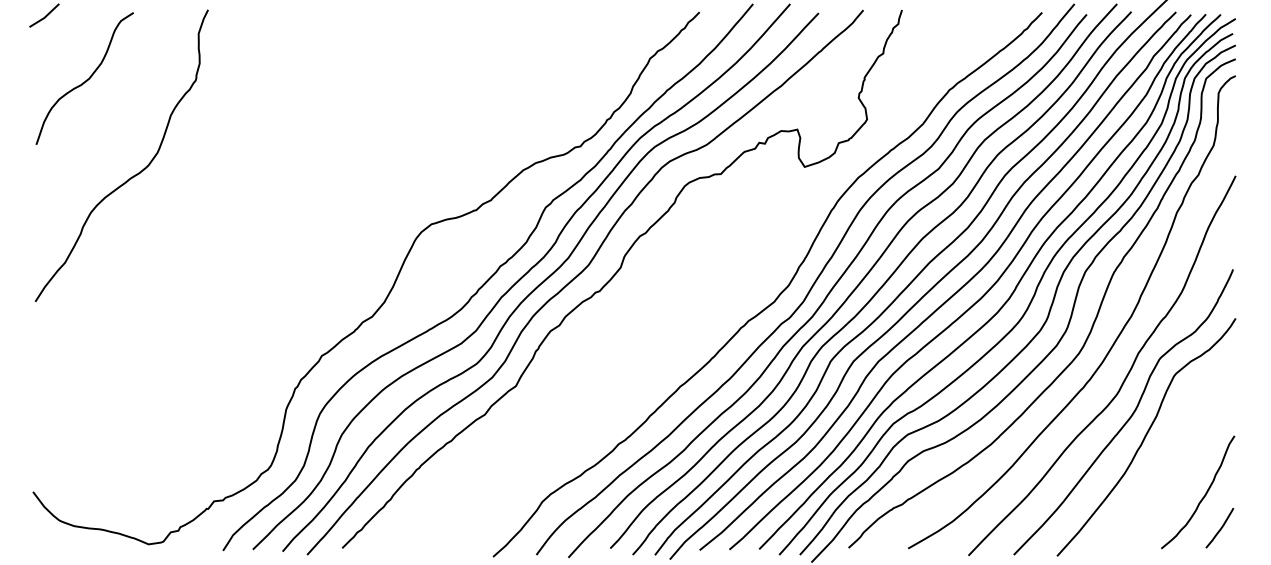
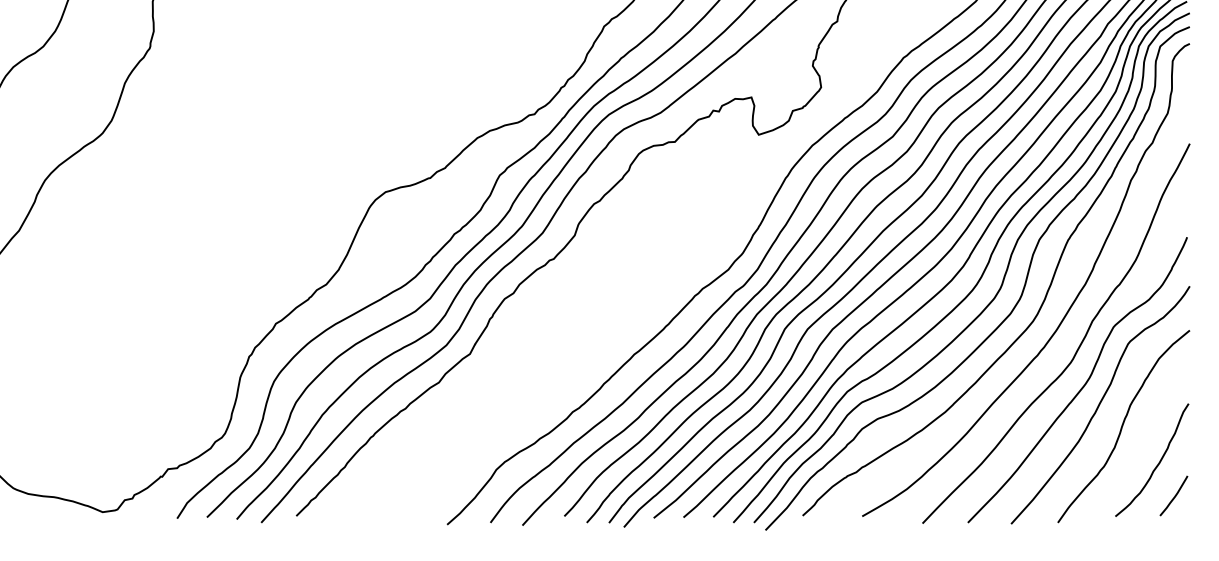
curve: (1169, 458) -> (1123, 426), added

